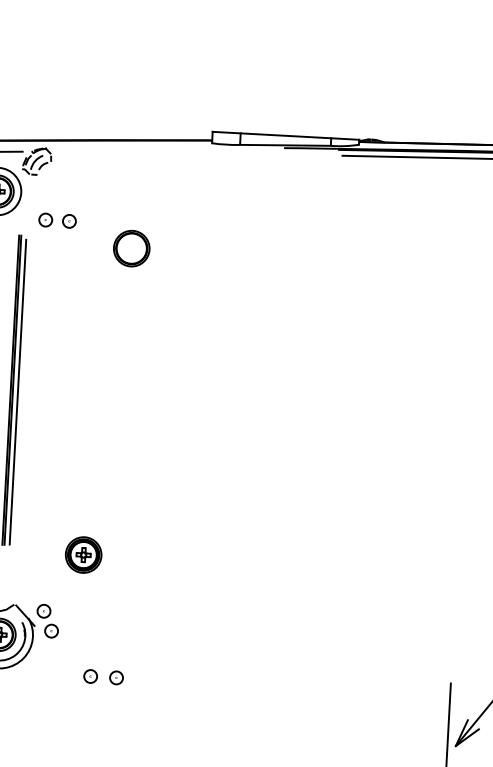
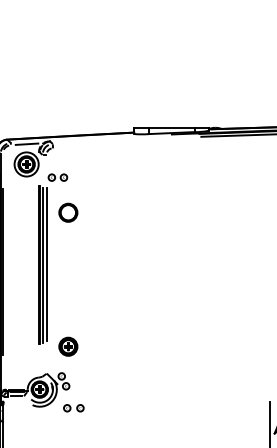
circle: (132, 248) -> (68, 212), moved
line: (25, 389) -> (46, 264), added
part: (83, 554) -> (68, 346), moved
part: (102, 677) -> (73, 408), moved

